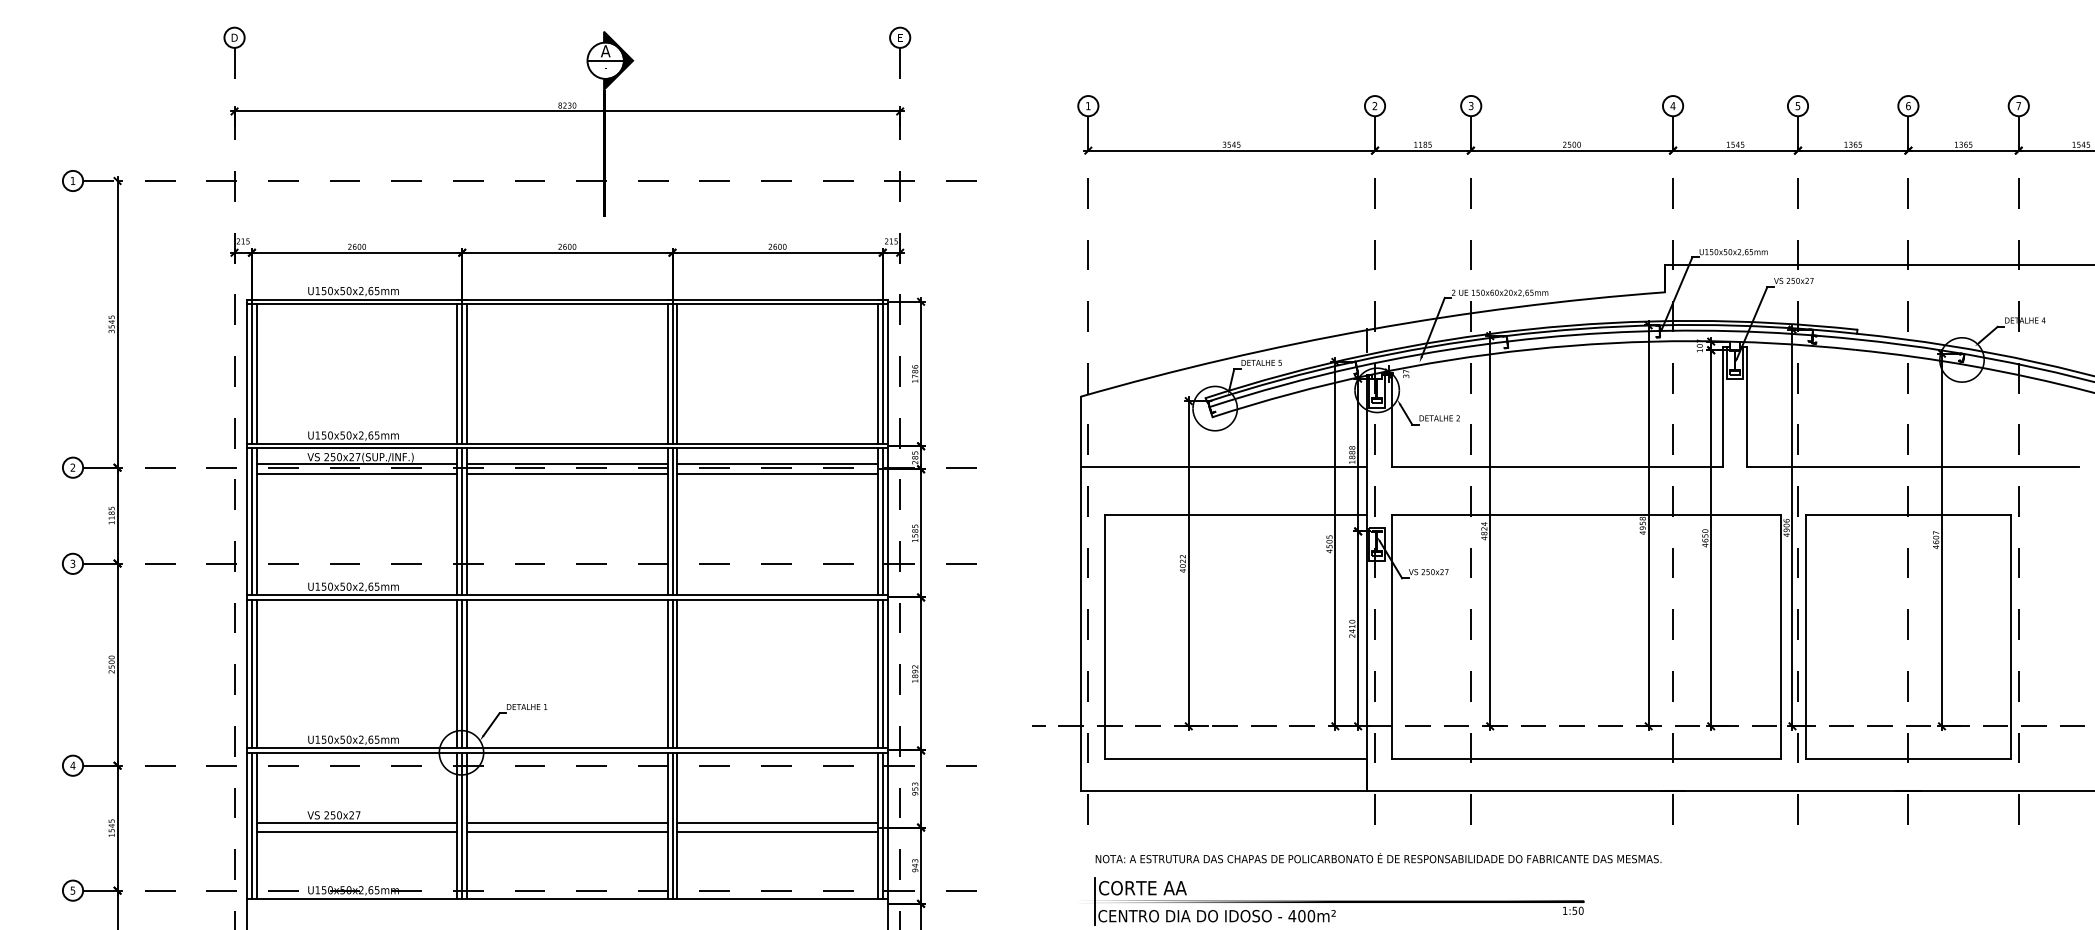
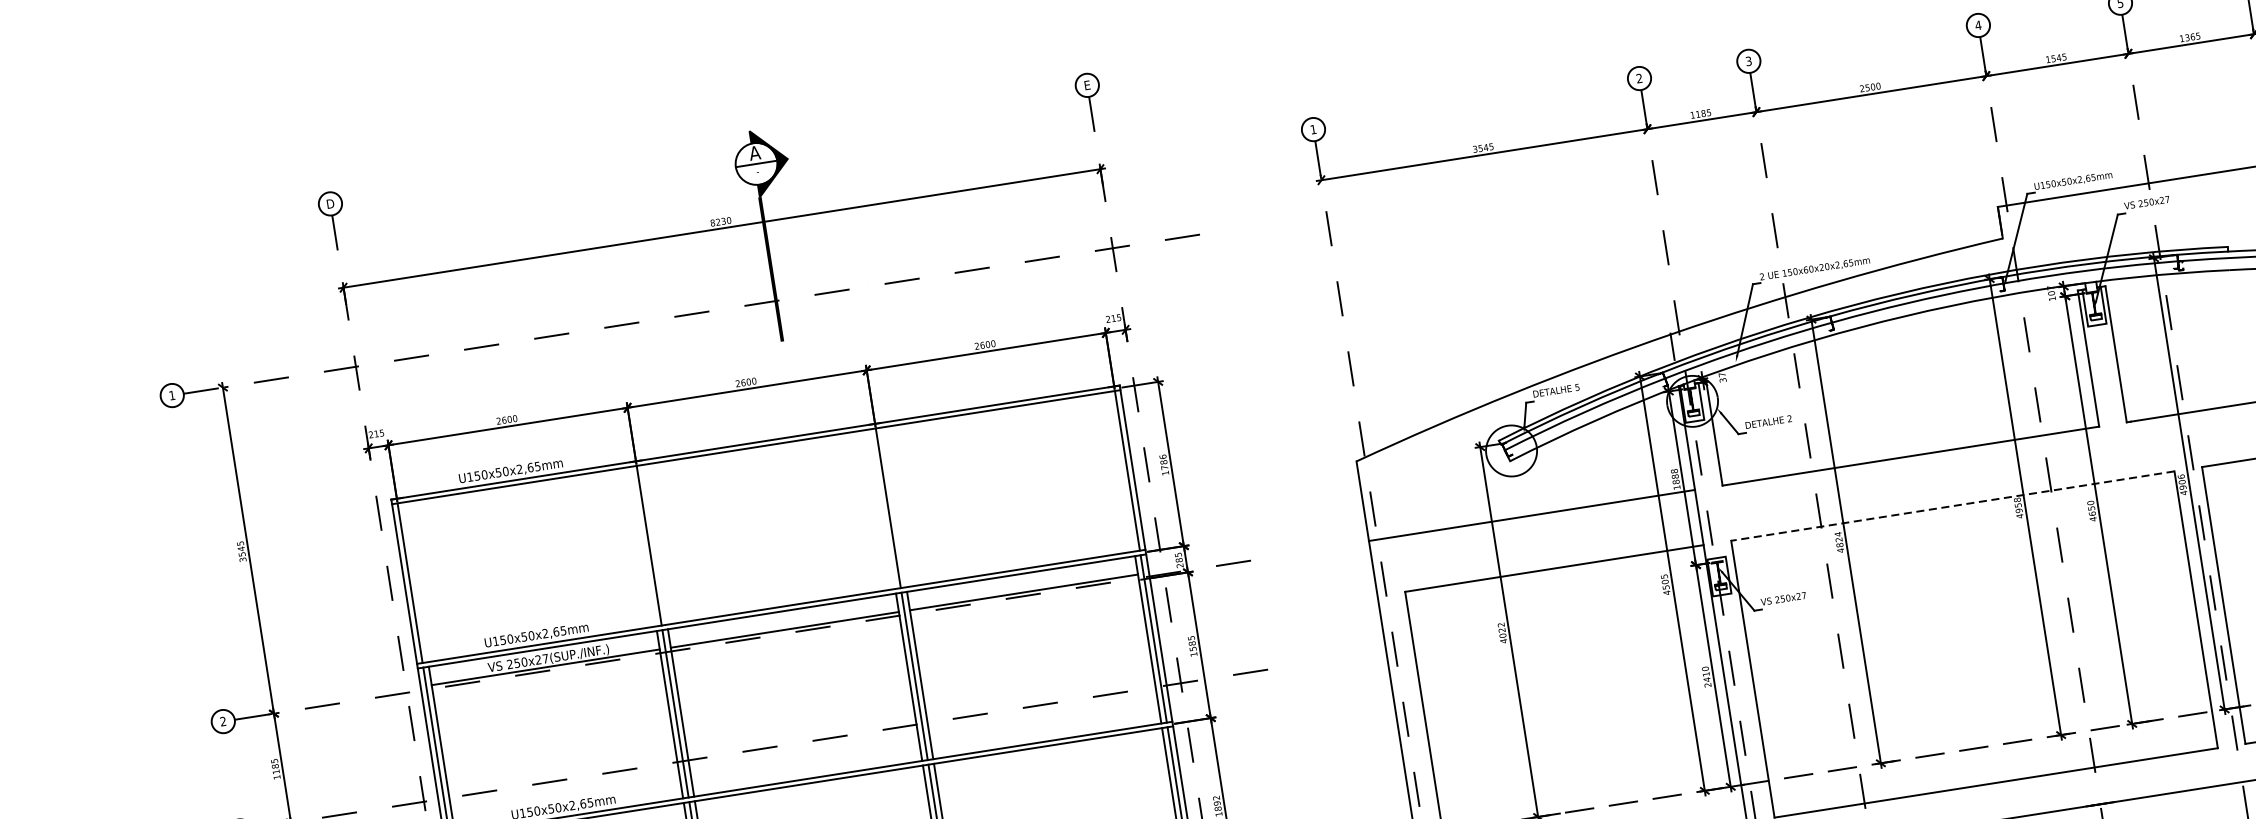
line: (256, 373) -> (415, 581), removed
line: (457, 373) -> (643, 545), removed
line: (467, 373) -> (655, 544), removed
line: (667, 373) -> (882, 508), removed
line: (677, 373) -> (893, 506), removed
line: (877, 373) -> (1121, 471), removed
line: (356, 474) -> (546, 678), removed
line: (567, 474) -> (786, 641), removed
line: (777, 474) -> (1025, 603), removed
line: (1586, 515) -> (1952, 506), solid -> dashed

